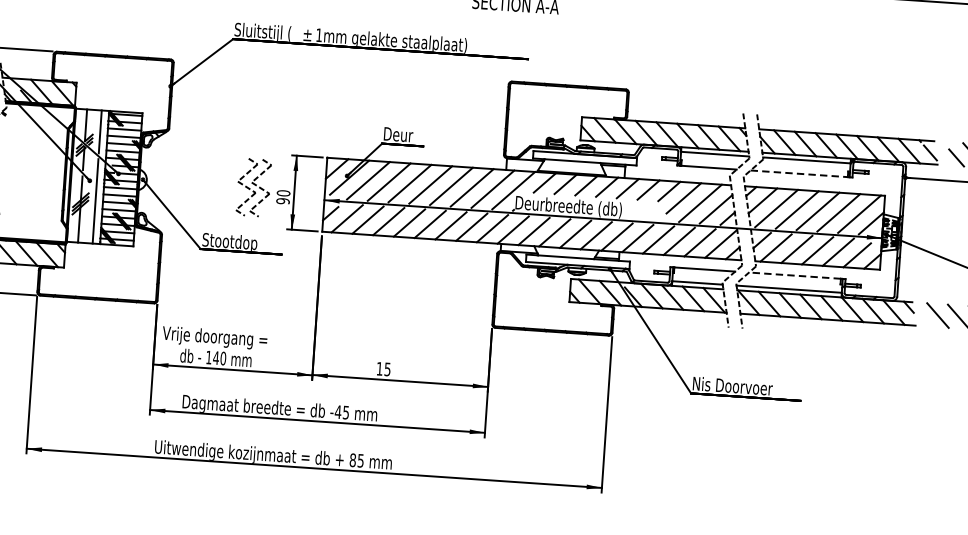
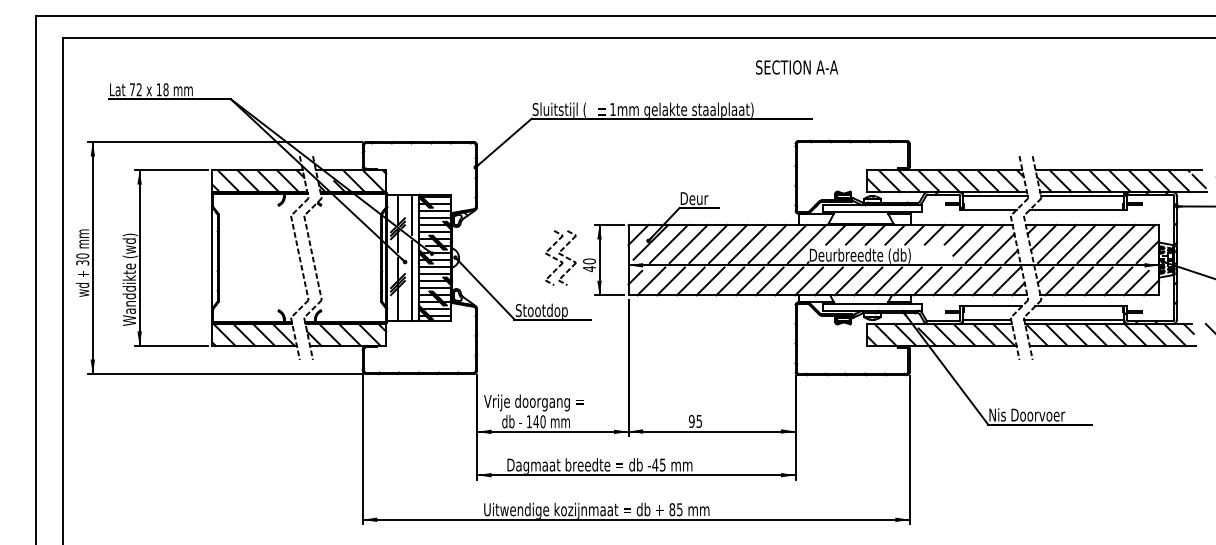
line: (799, 173) -> (1076, 209), dashed -> solid
text: (283, 200) -> (589, 268), 90 -> 40
line: (794, 275) -> (1078, 306), dashed -> solid
text: (379, 367) -> (691, 420), 15 -> 95

